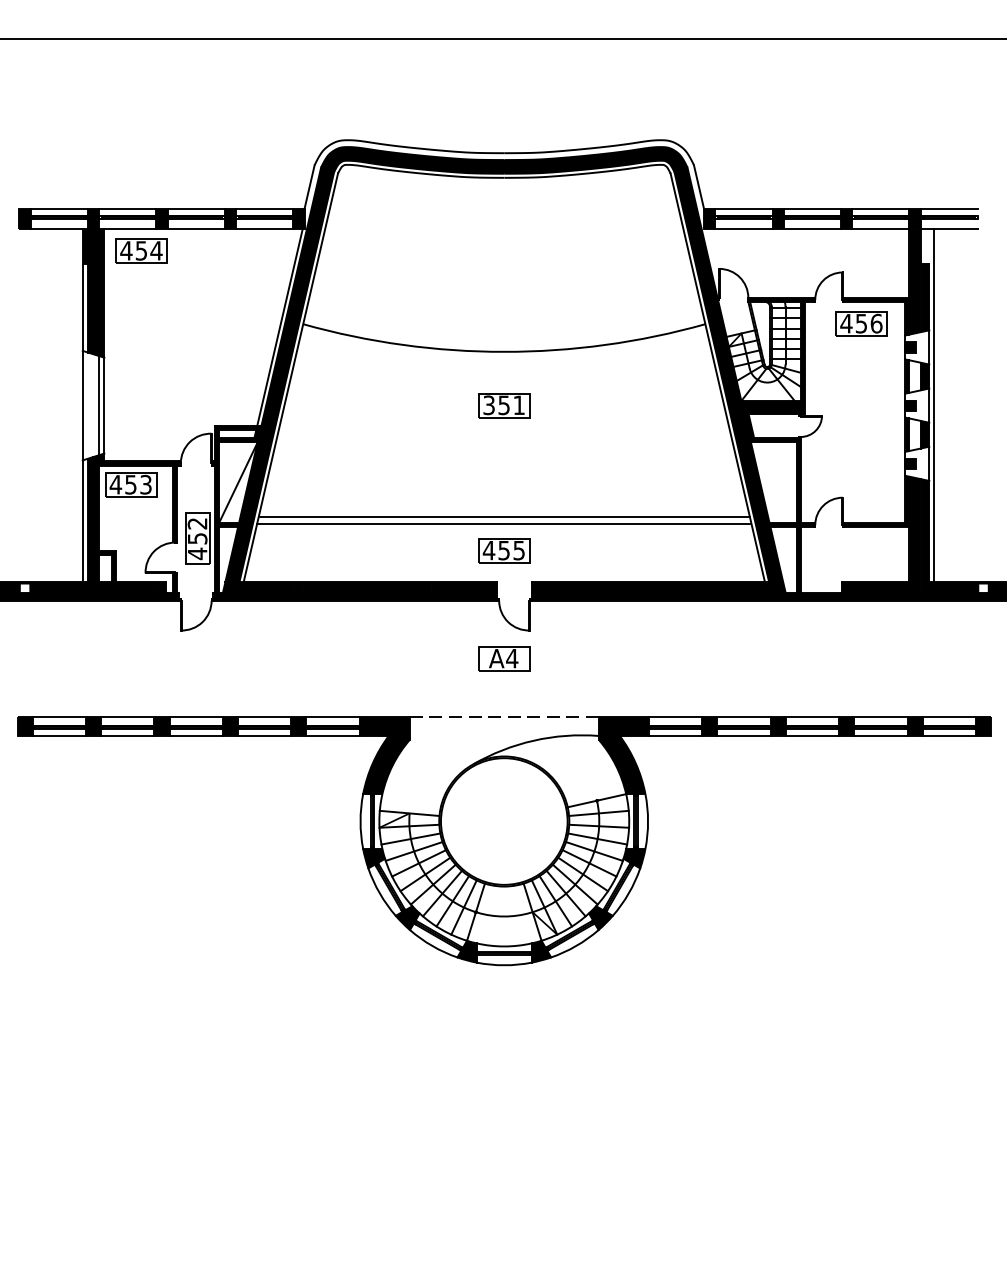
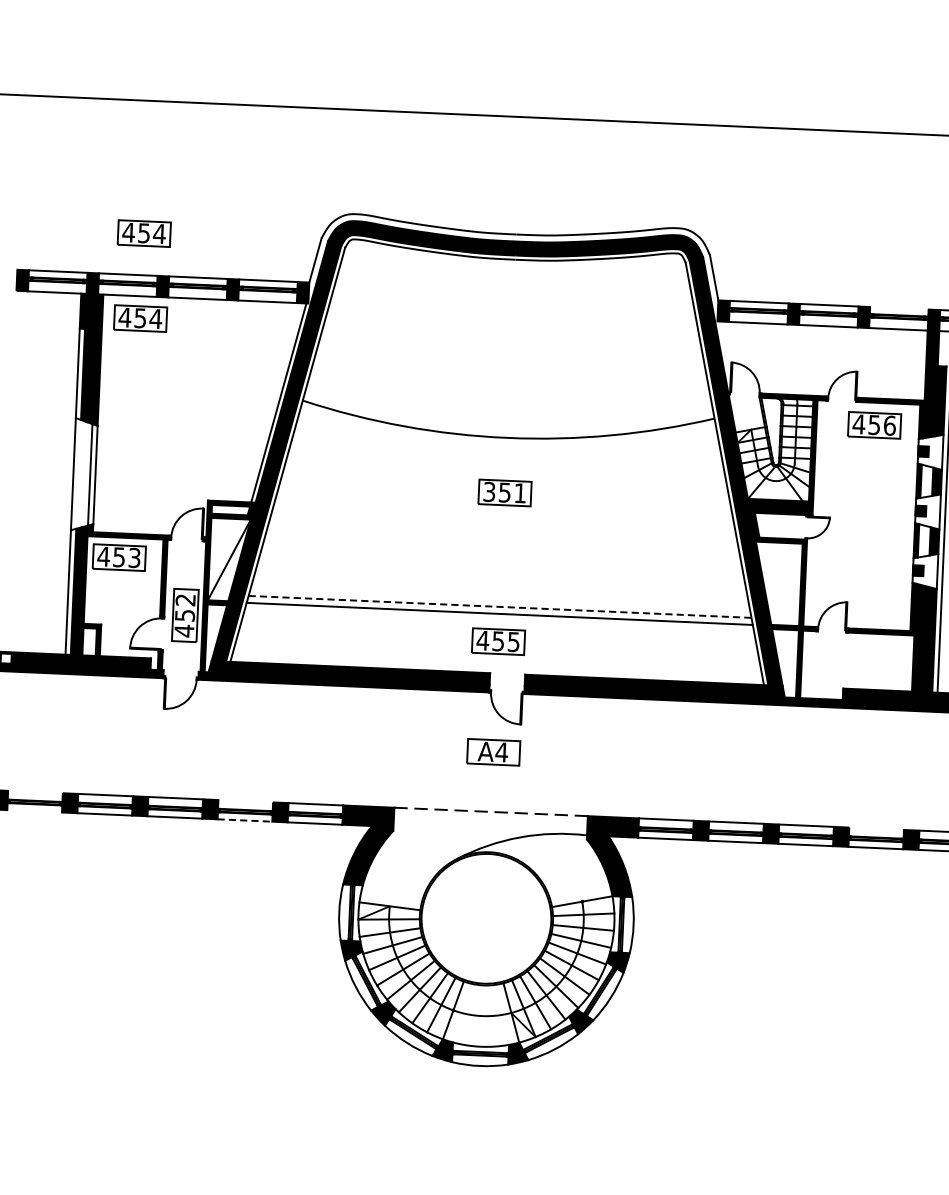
part: (141, 167) -> (144, 232), added
line: (880, 208) -> (899, 307), removed
line: (504, 516) -> (500, 606), solid -> dashed
line: (59, 717) -> (35, 792), removed
line: (264, 717) -> (245, 801), removed
line: (880, 717) -> (876, 829), removed
line: (59, 735) -> (34, 810), removed
line: (264, 735) -> (244, 820), solid -> dashed

